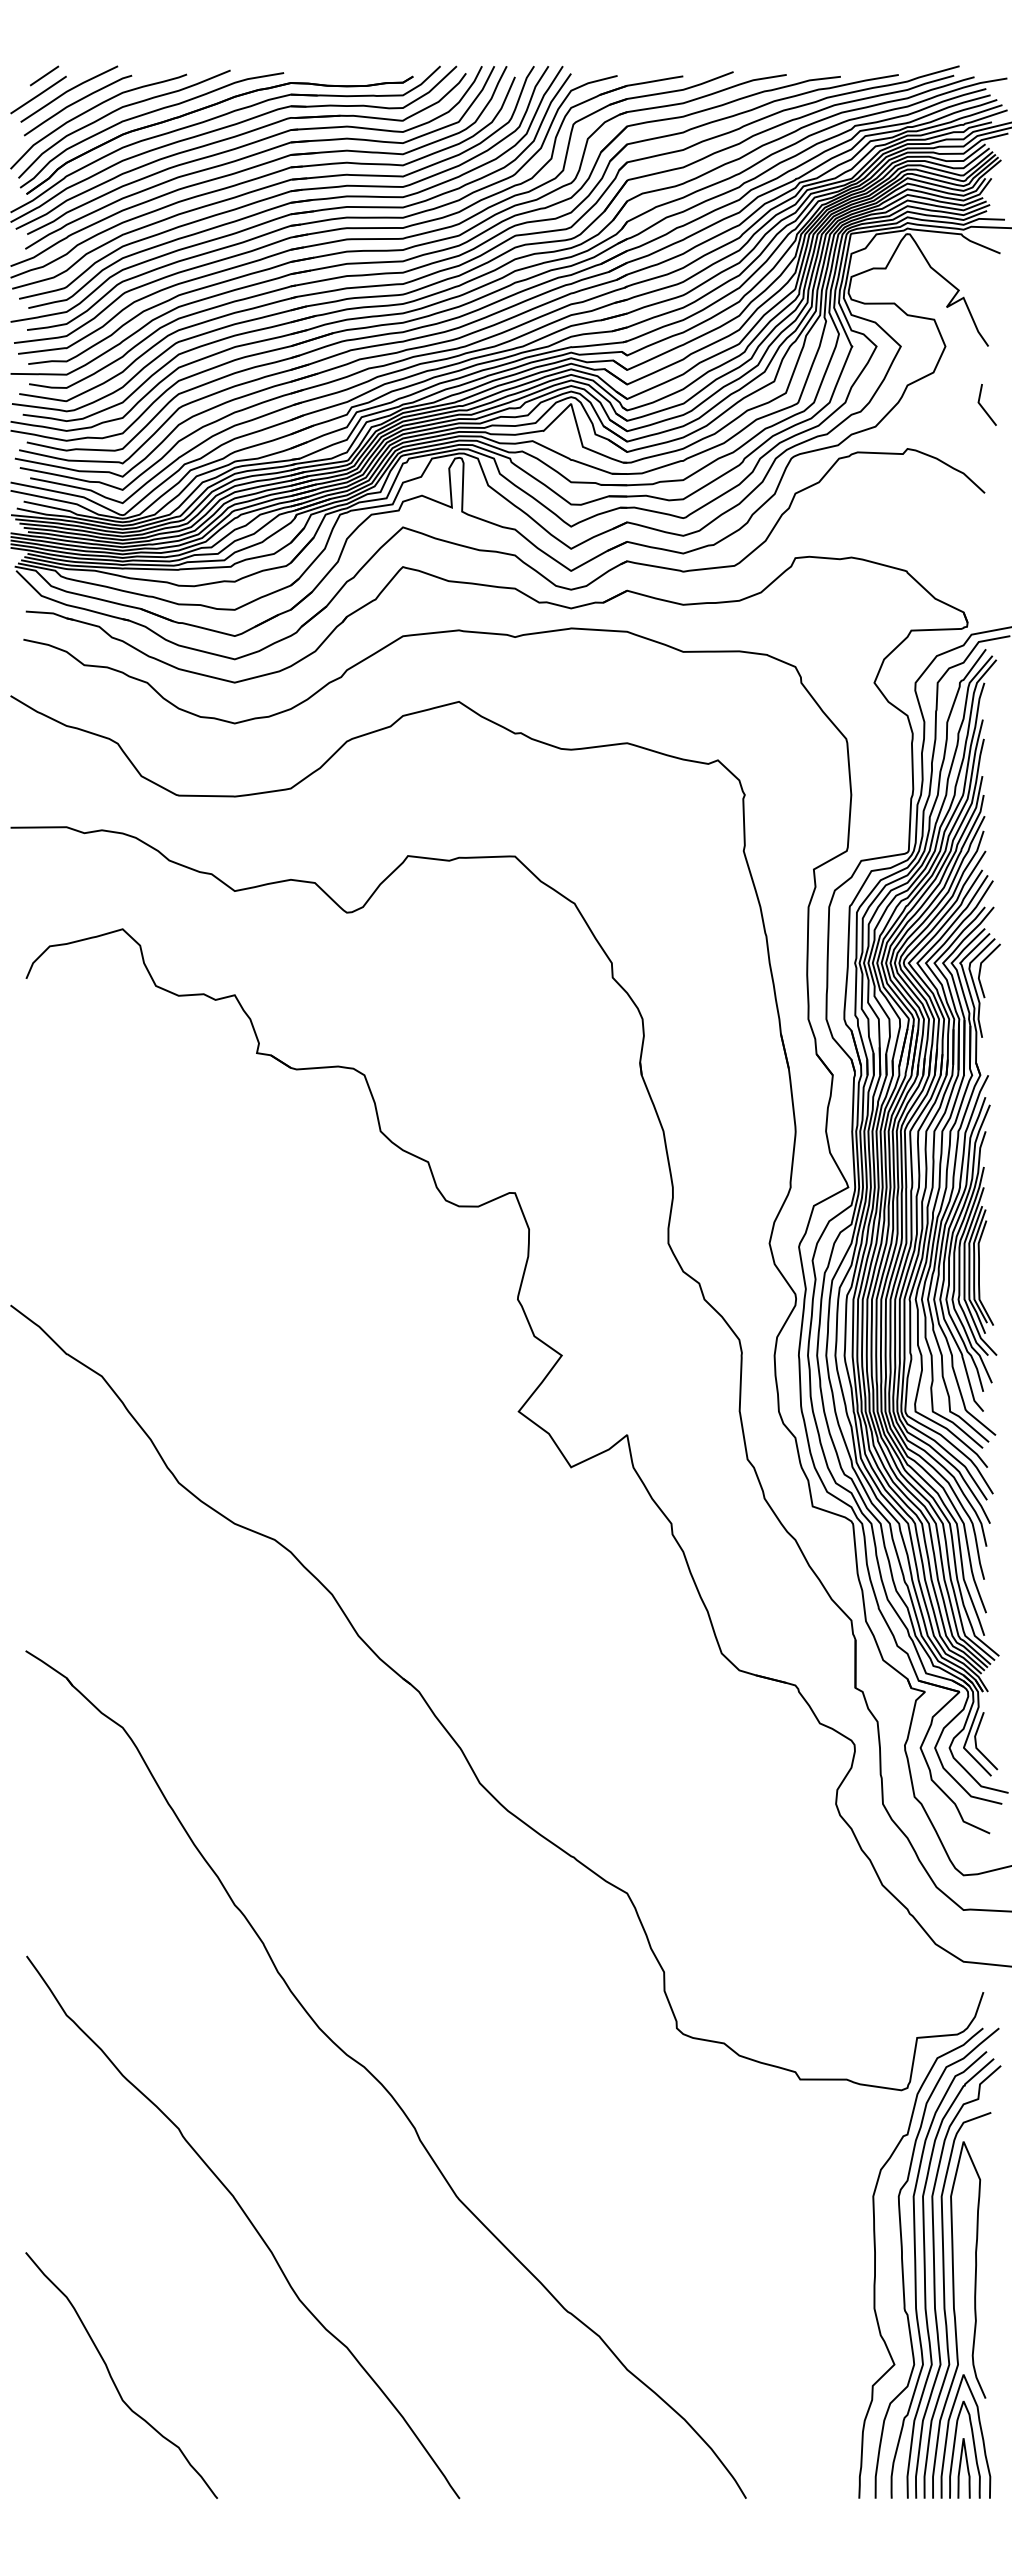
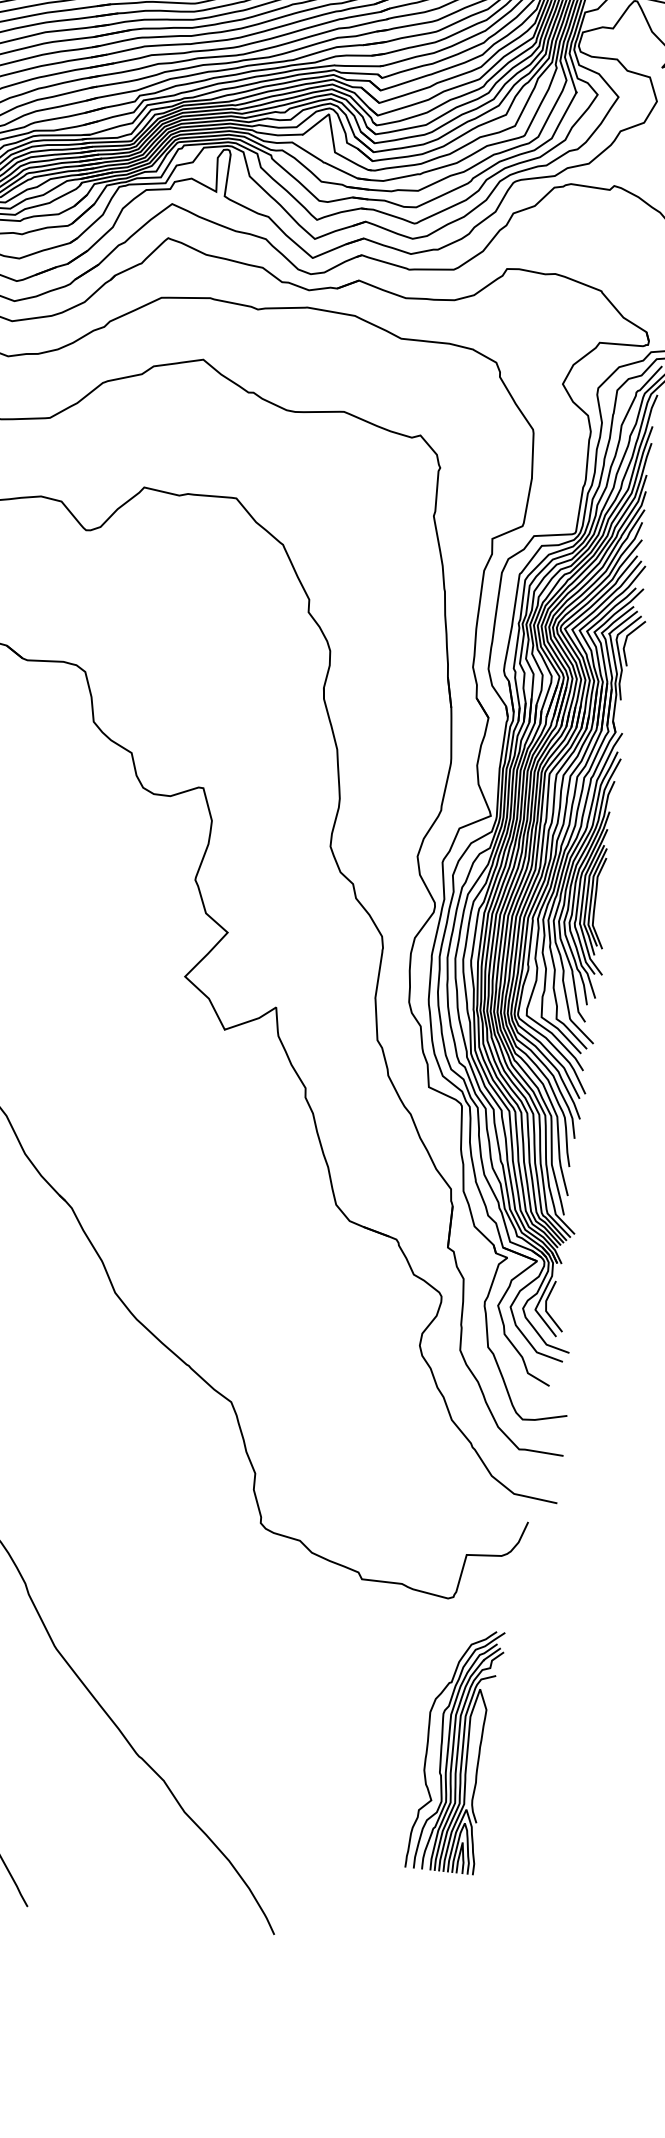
part: (929, 2262) -> (455, 1749), size x0.6

